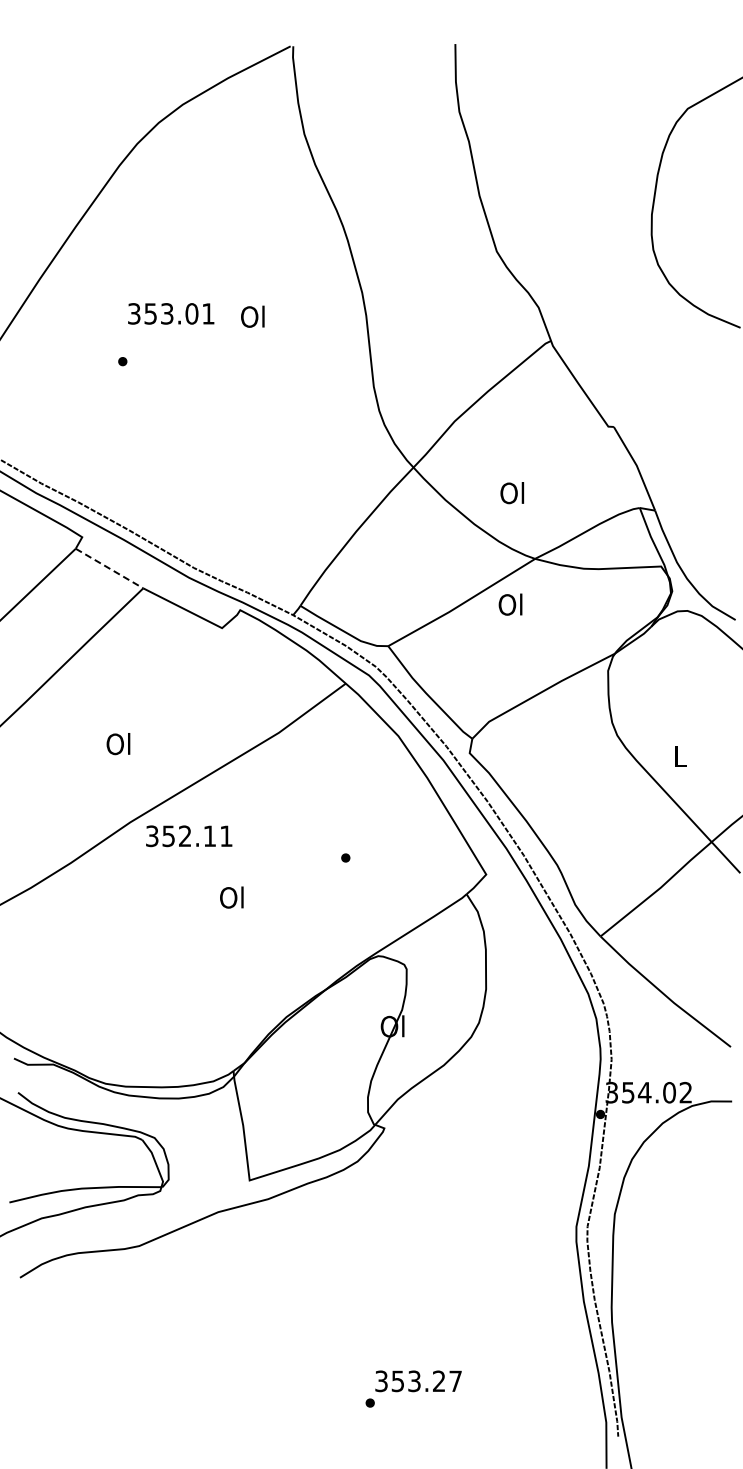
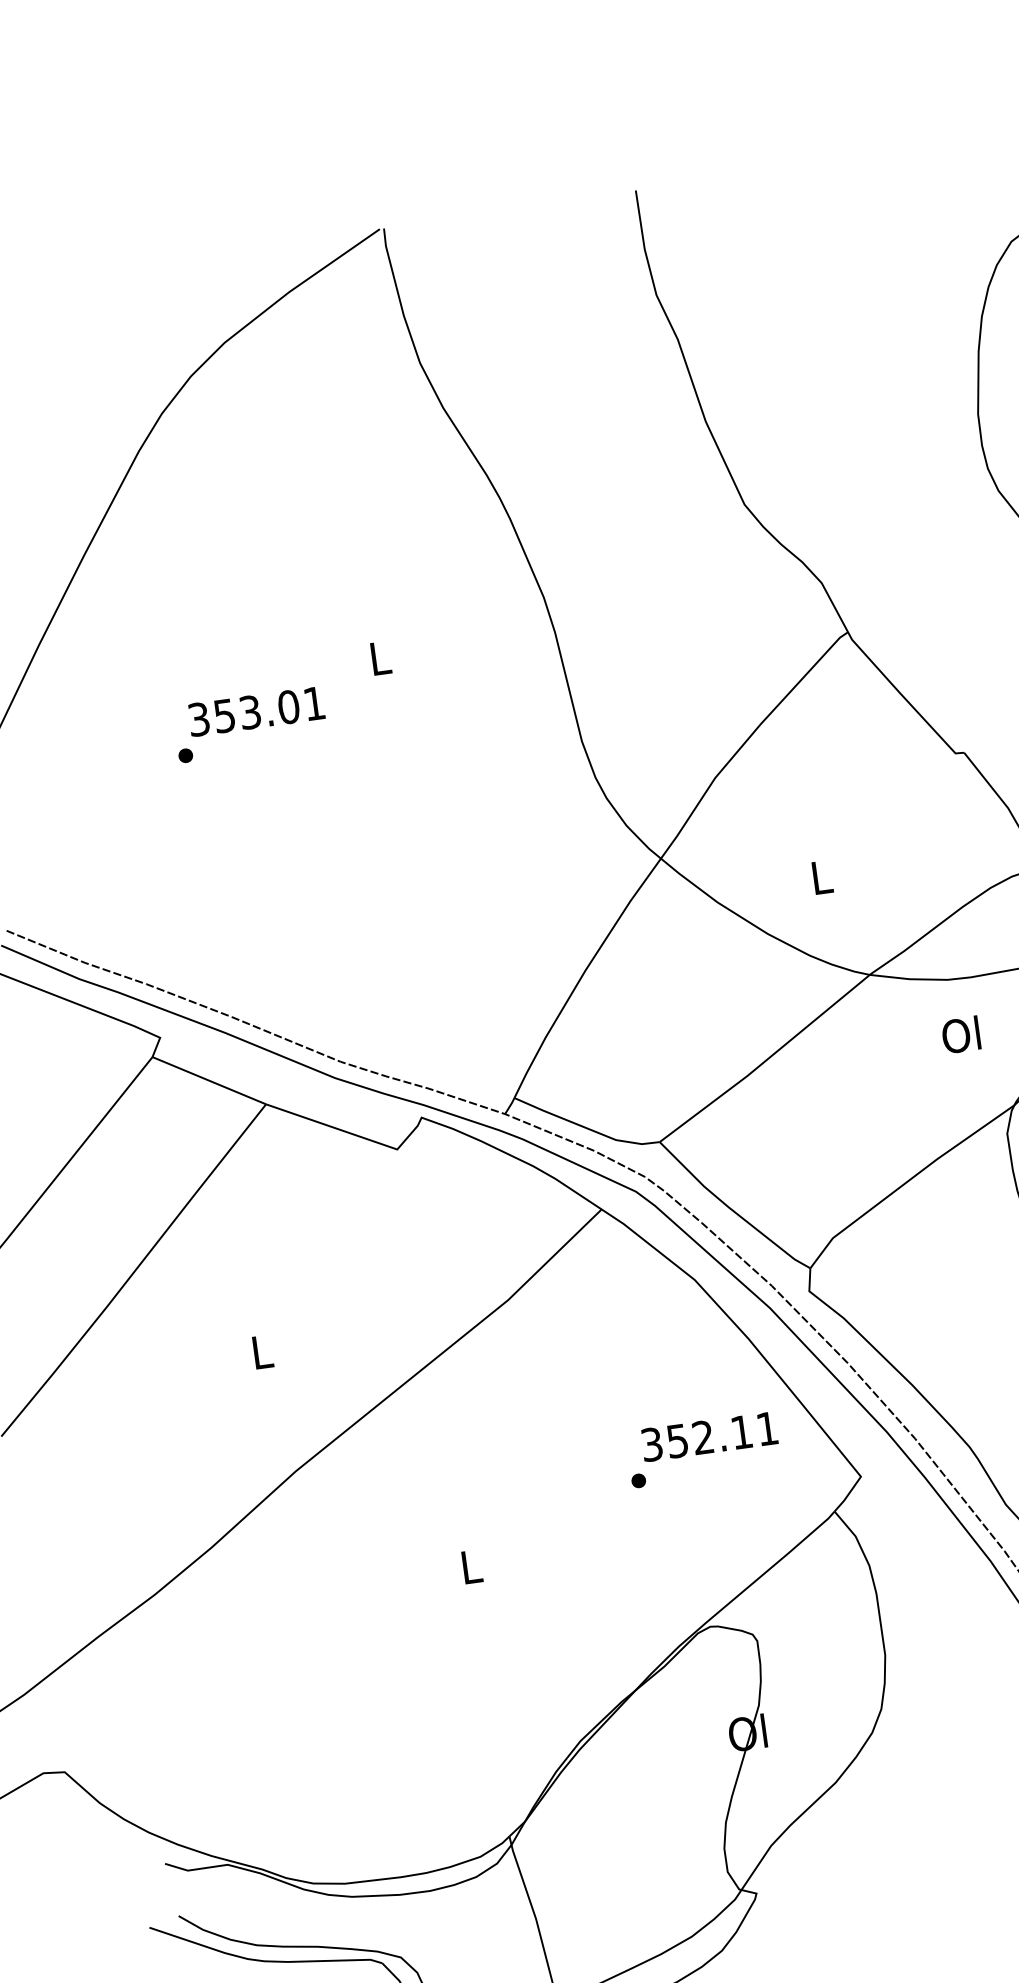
text: (171, 313) -> (256, 710), moved
text: (252, 316) -> (378, 657), Ol -> L
text: (512, 493) -> (820, 877), Ol -> L
line: (109, 568) -> (209, 1080), dashed -> solid
text: (510, 604) -> (960, 1034), moved
text: (118, 744) -> (260, 1352), Ol -> L
text: (189, 836) -> (710, 1437), moved
text: (231, 897) -> (469, 1566), Ol -> L

